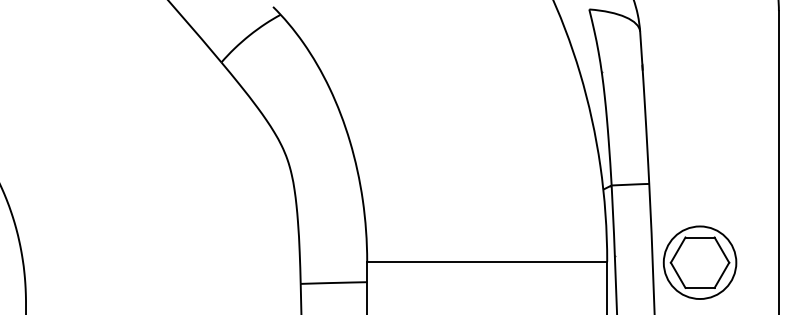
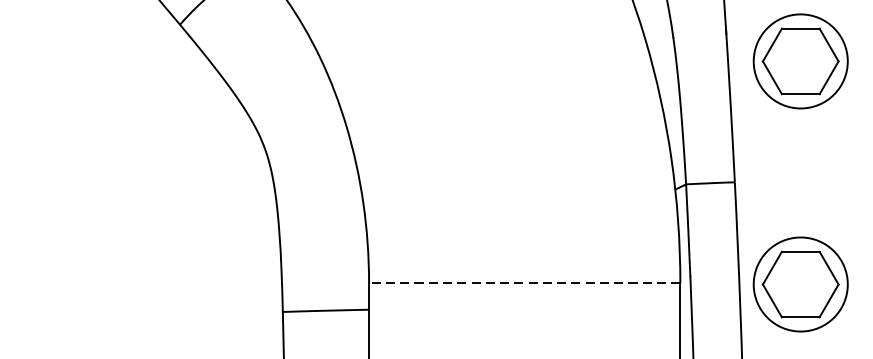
part: (699, 90) -> (800, 61), added
line: (486, 261) -> (523, 282), solid -> dashed

